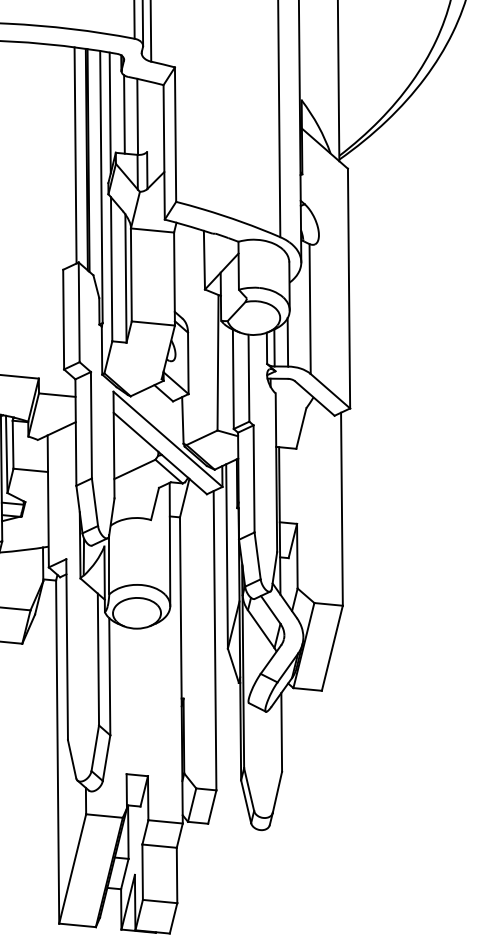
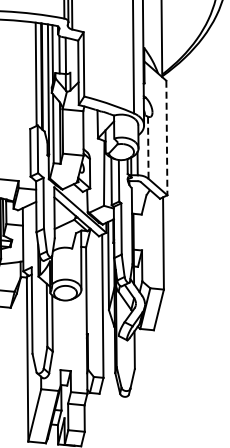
line: (348, 289) -> (166, 138), solid -> dashed
line: (310, 310) -> (148, 148), solid -> dashed

